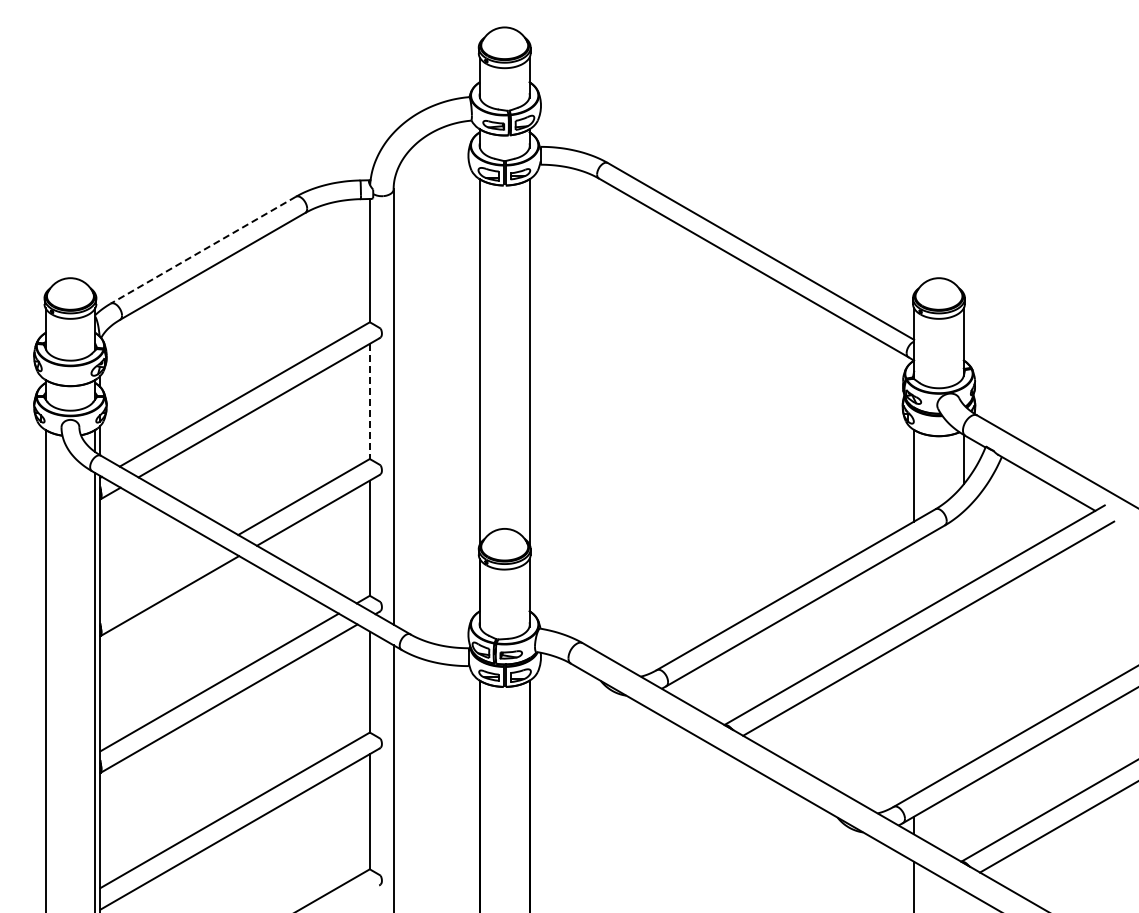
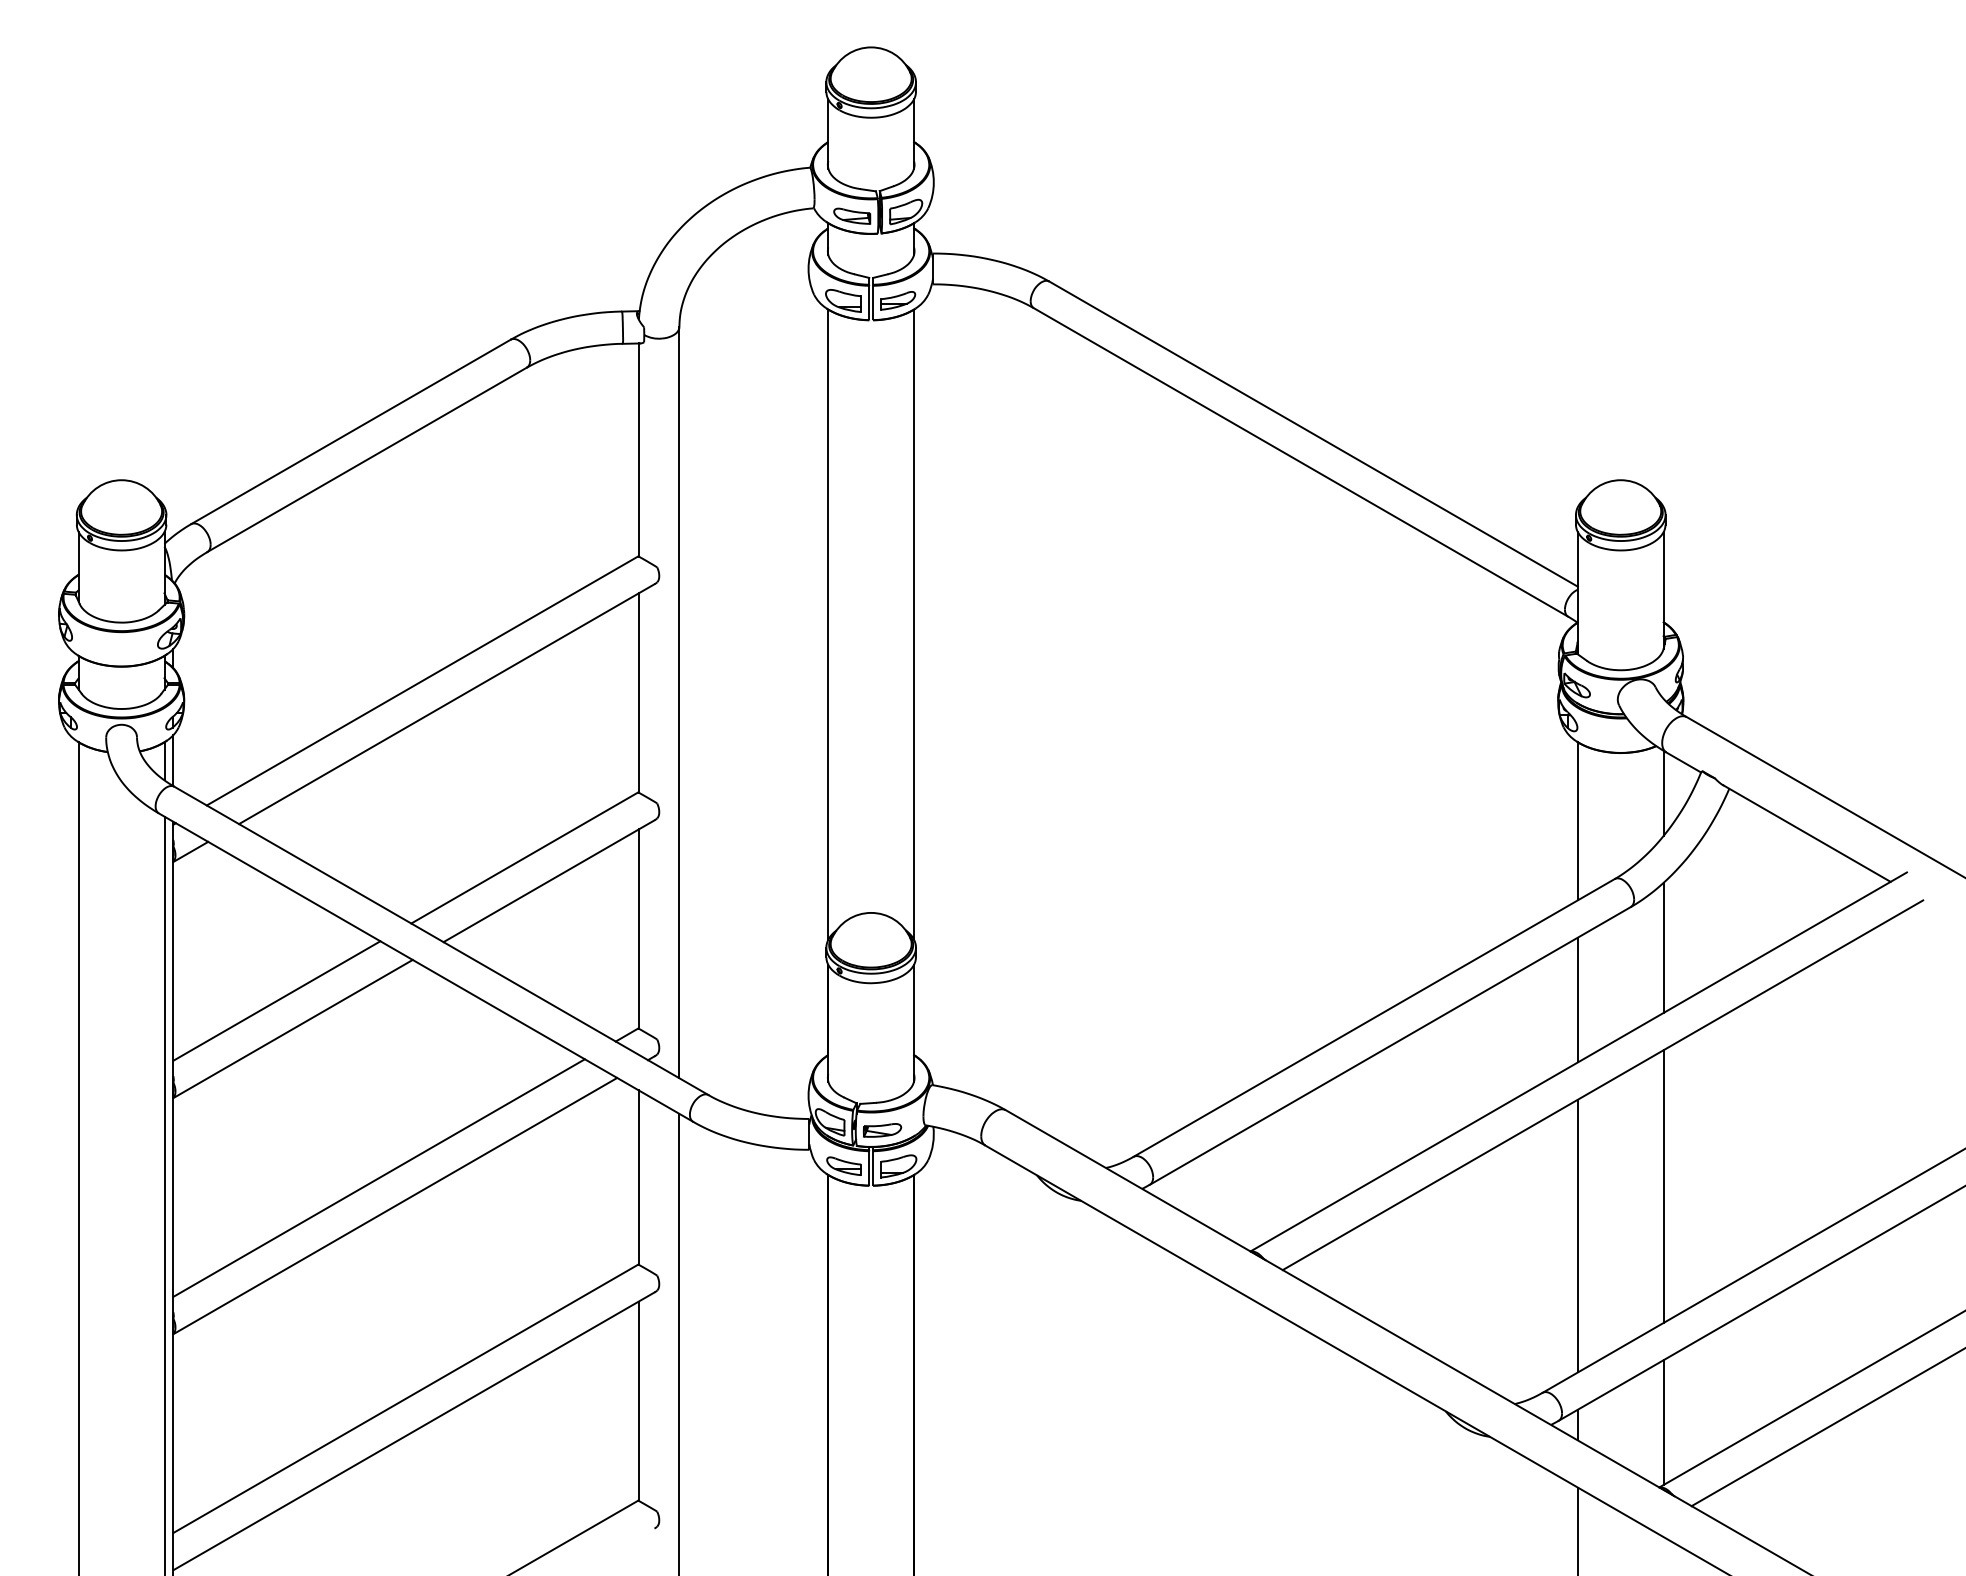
line: (203, 250) -> (351, 432), dashed -> solid
line: (370, 401) -> (639, 693), dashed -> solid
line: (963, 548) -> (1663, 946), added
line: (160, 579) -> (277, 1000), added
line: (914, 579) -> (1578, 1000), added
line: (963, 687) -> (1663, 1186), added
line: (914, 716) -> (1578, 1236), added
line: (963, 823) -> (1663, 1421), added

